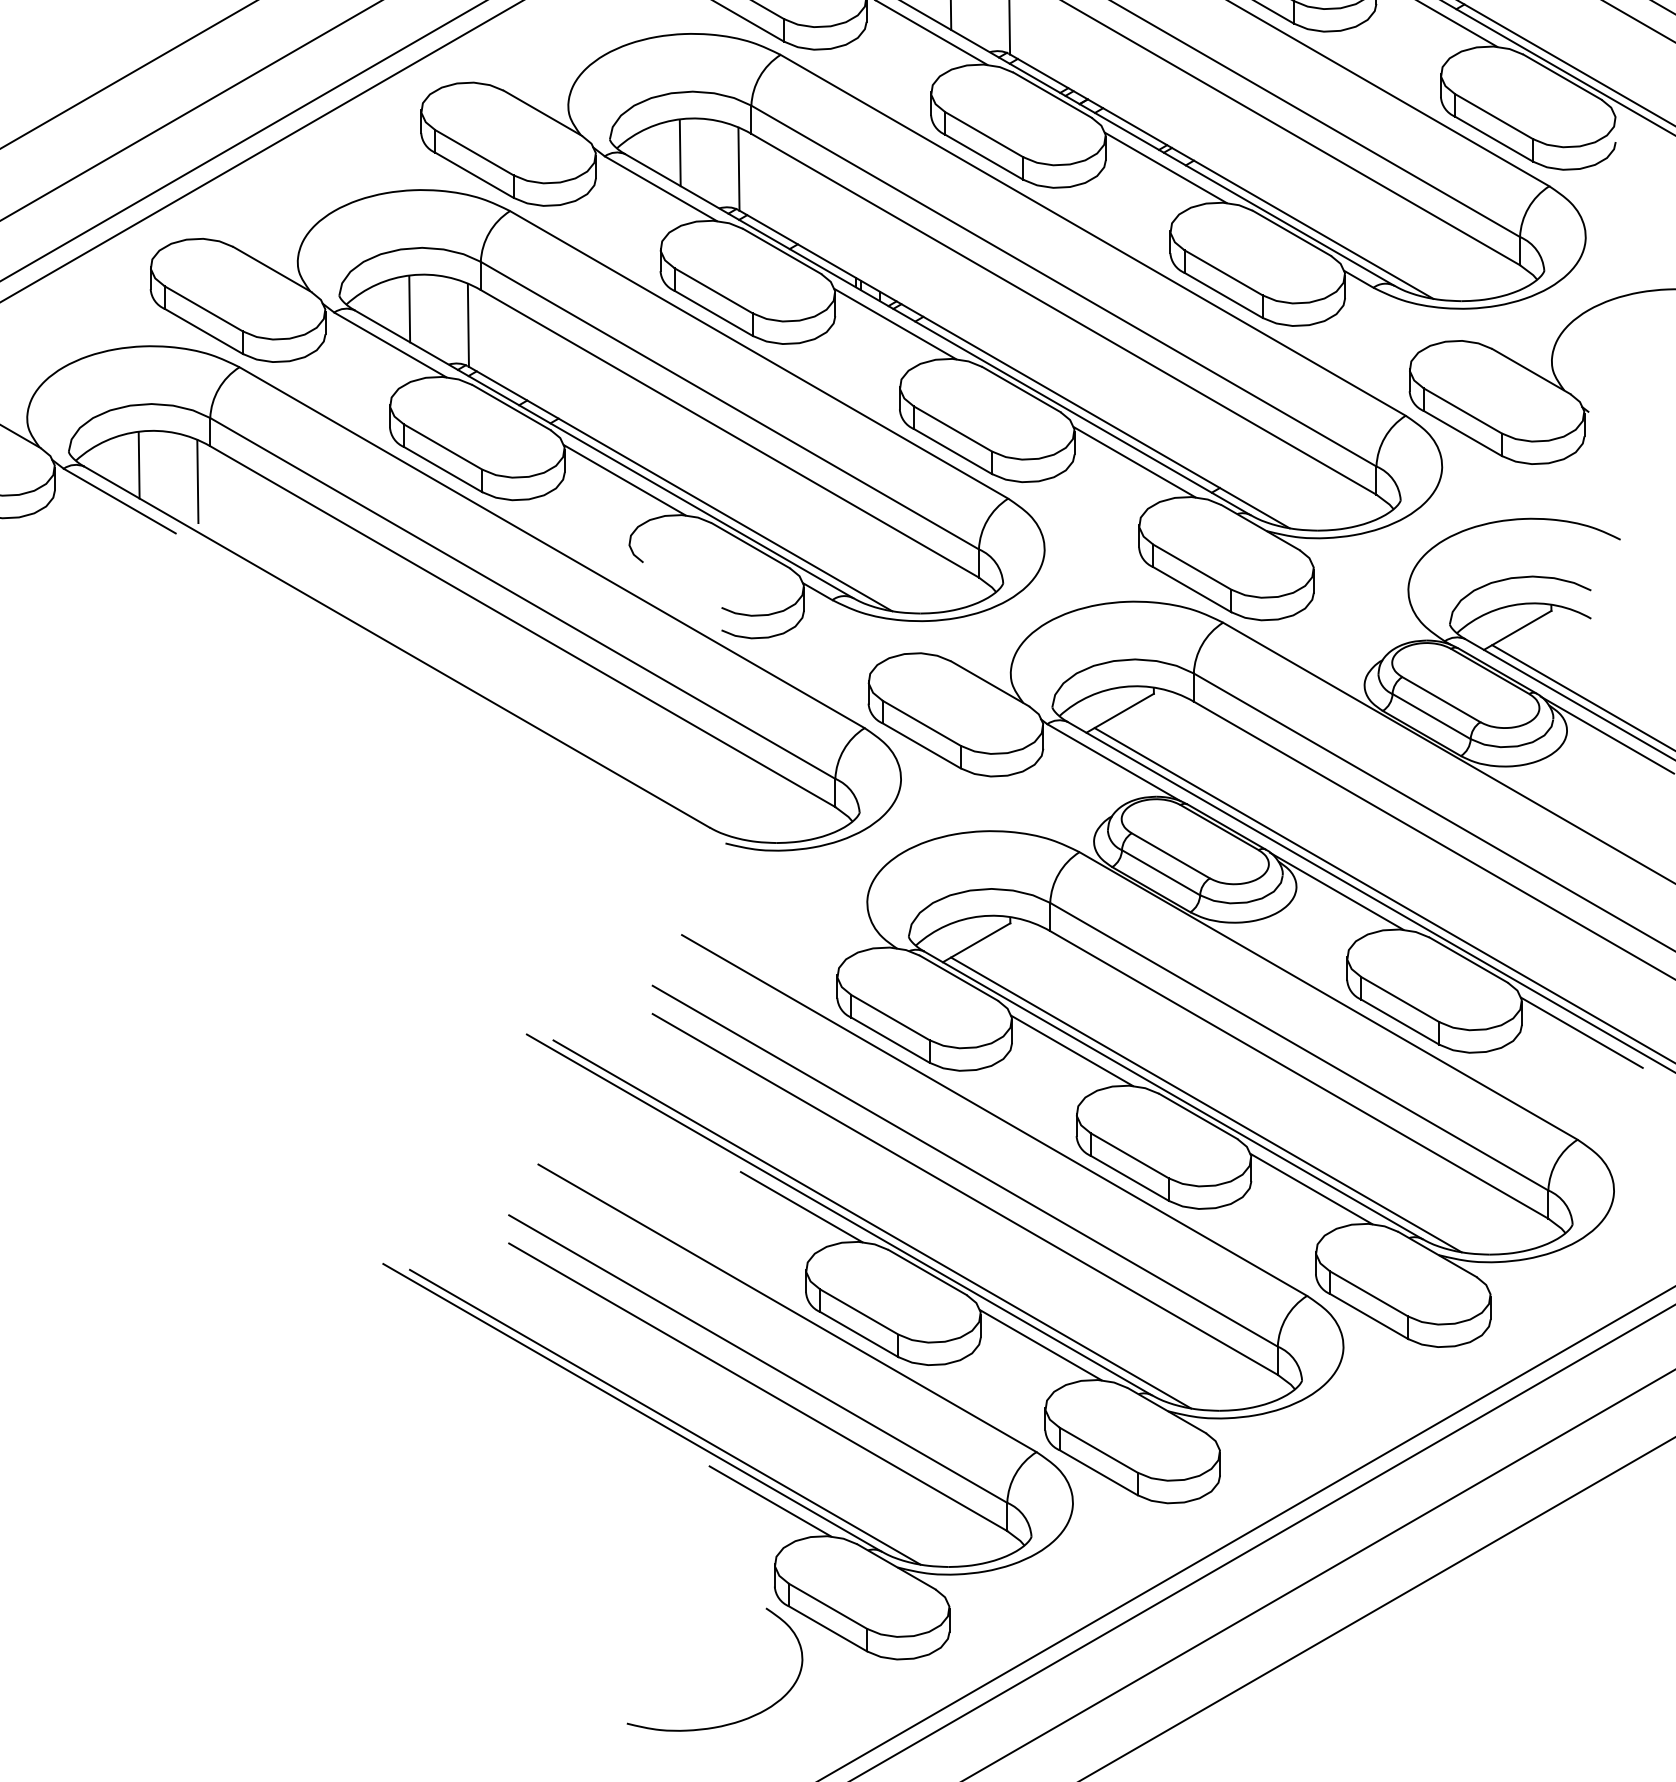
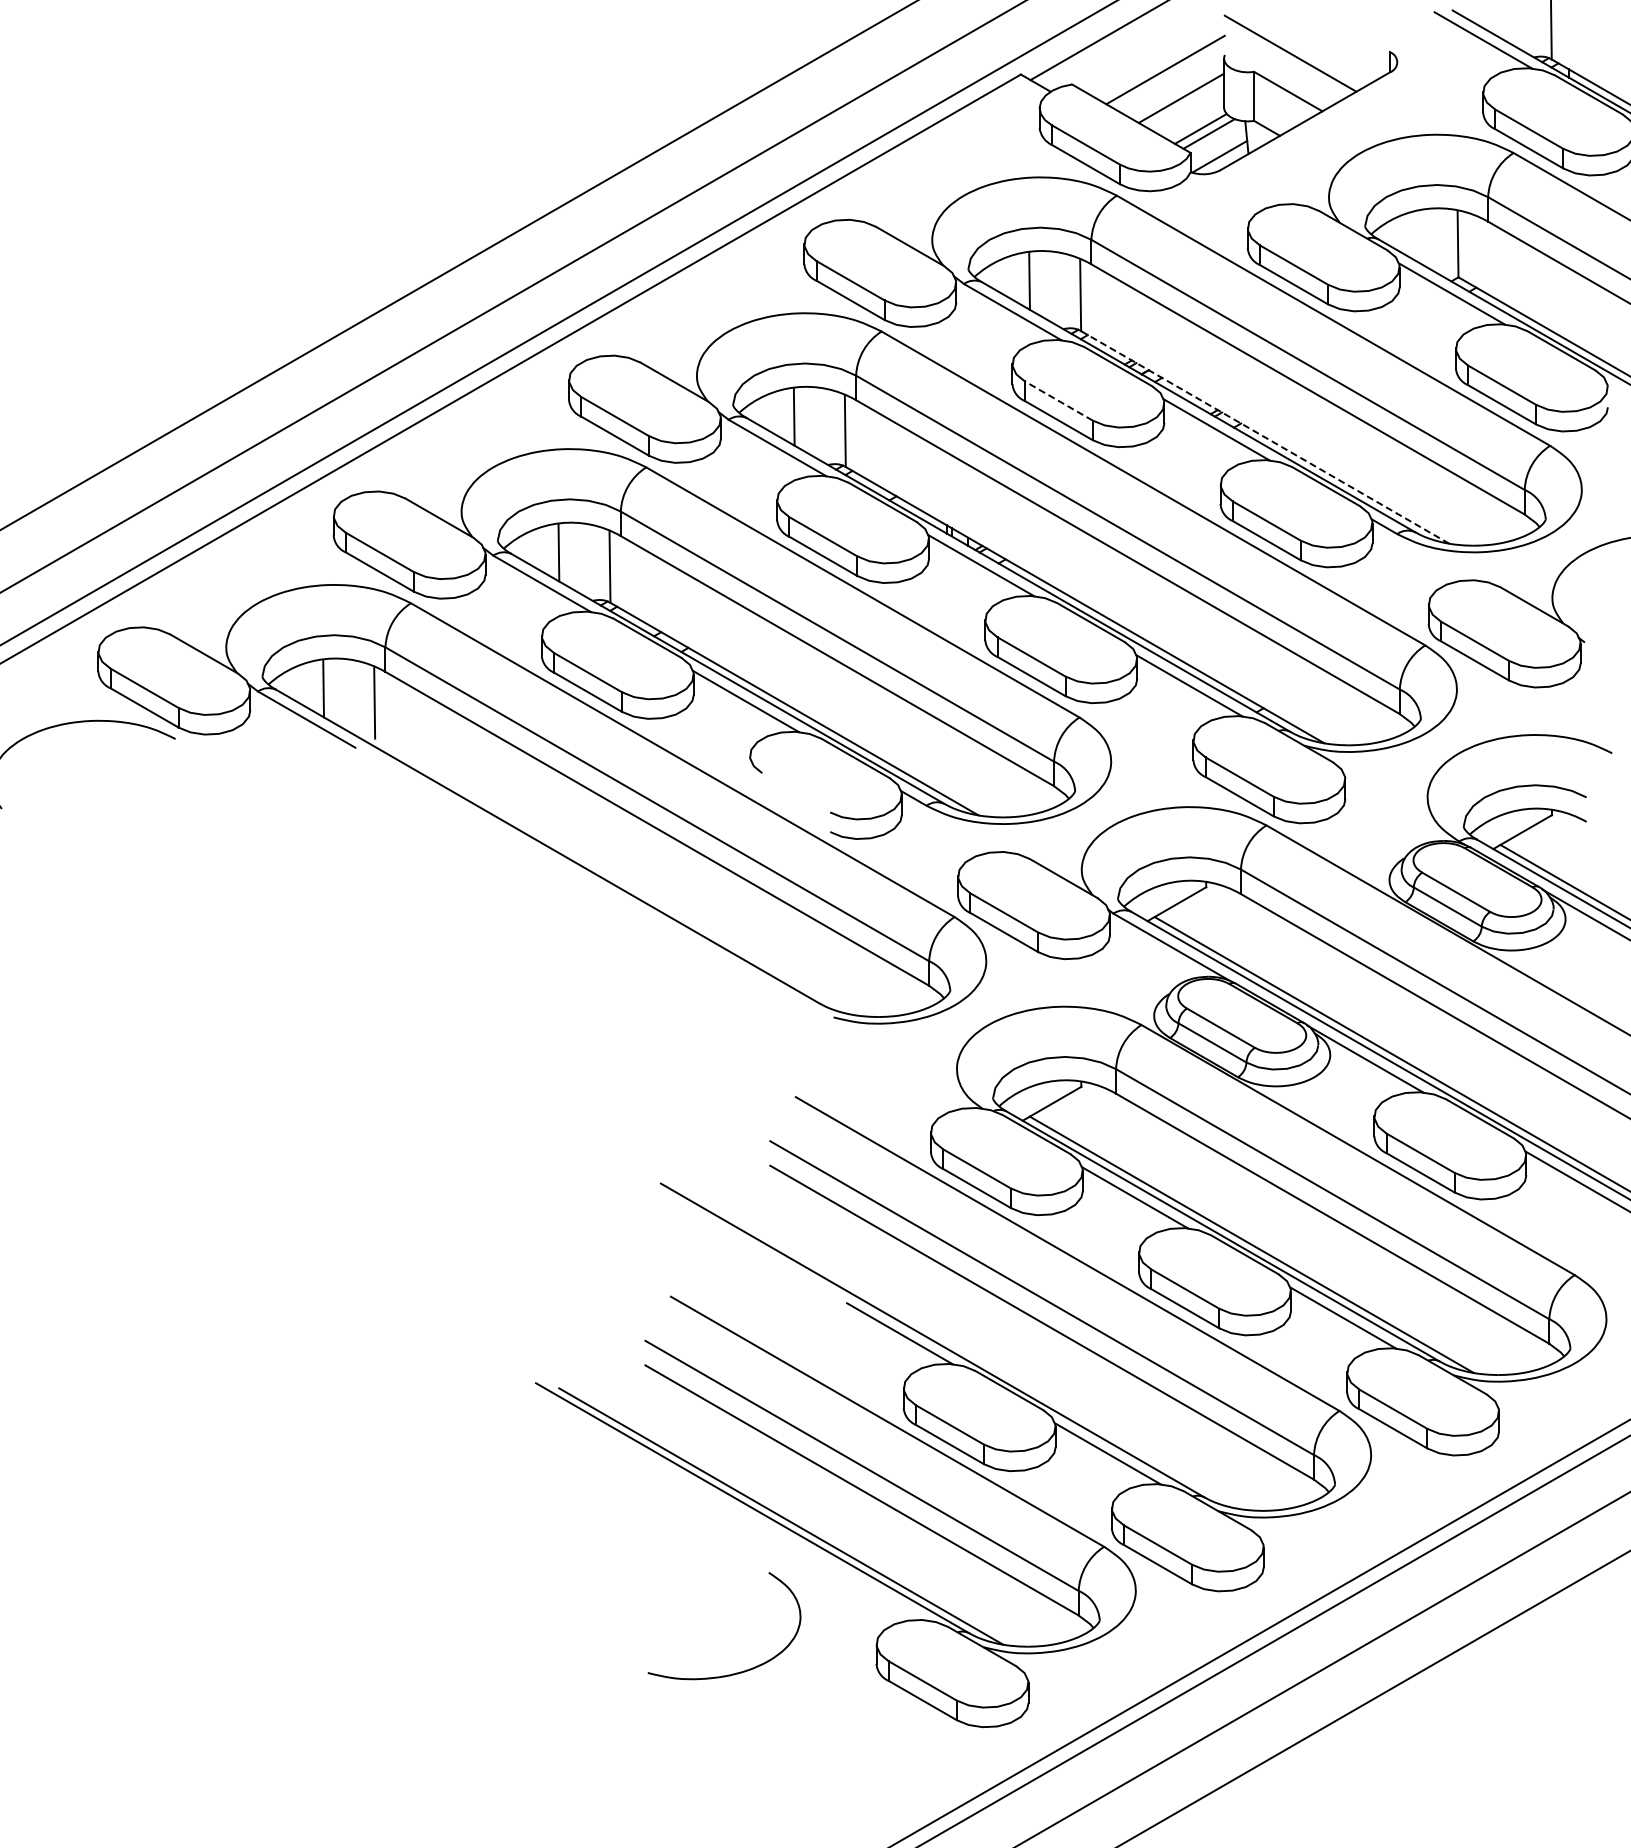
line: (984, 134) -> (1058, 400), solid -> dashed
line: (1222, 176) -> (1265, 437), solid -> dashed
line: (872, 1224) -> (961, 1348), removed
line: (770, 1501) -> (872, 1589), removed
curve: (728, 1723) -> (736, 1672), moved

